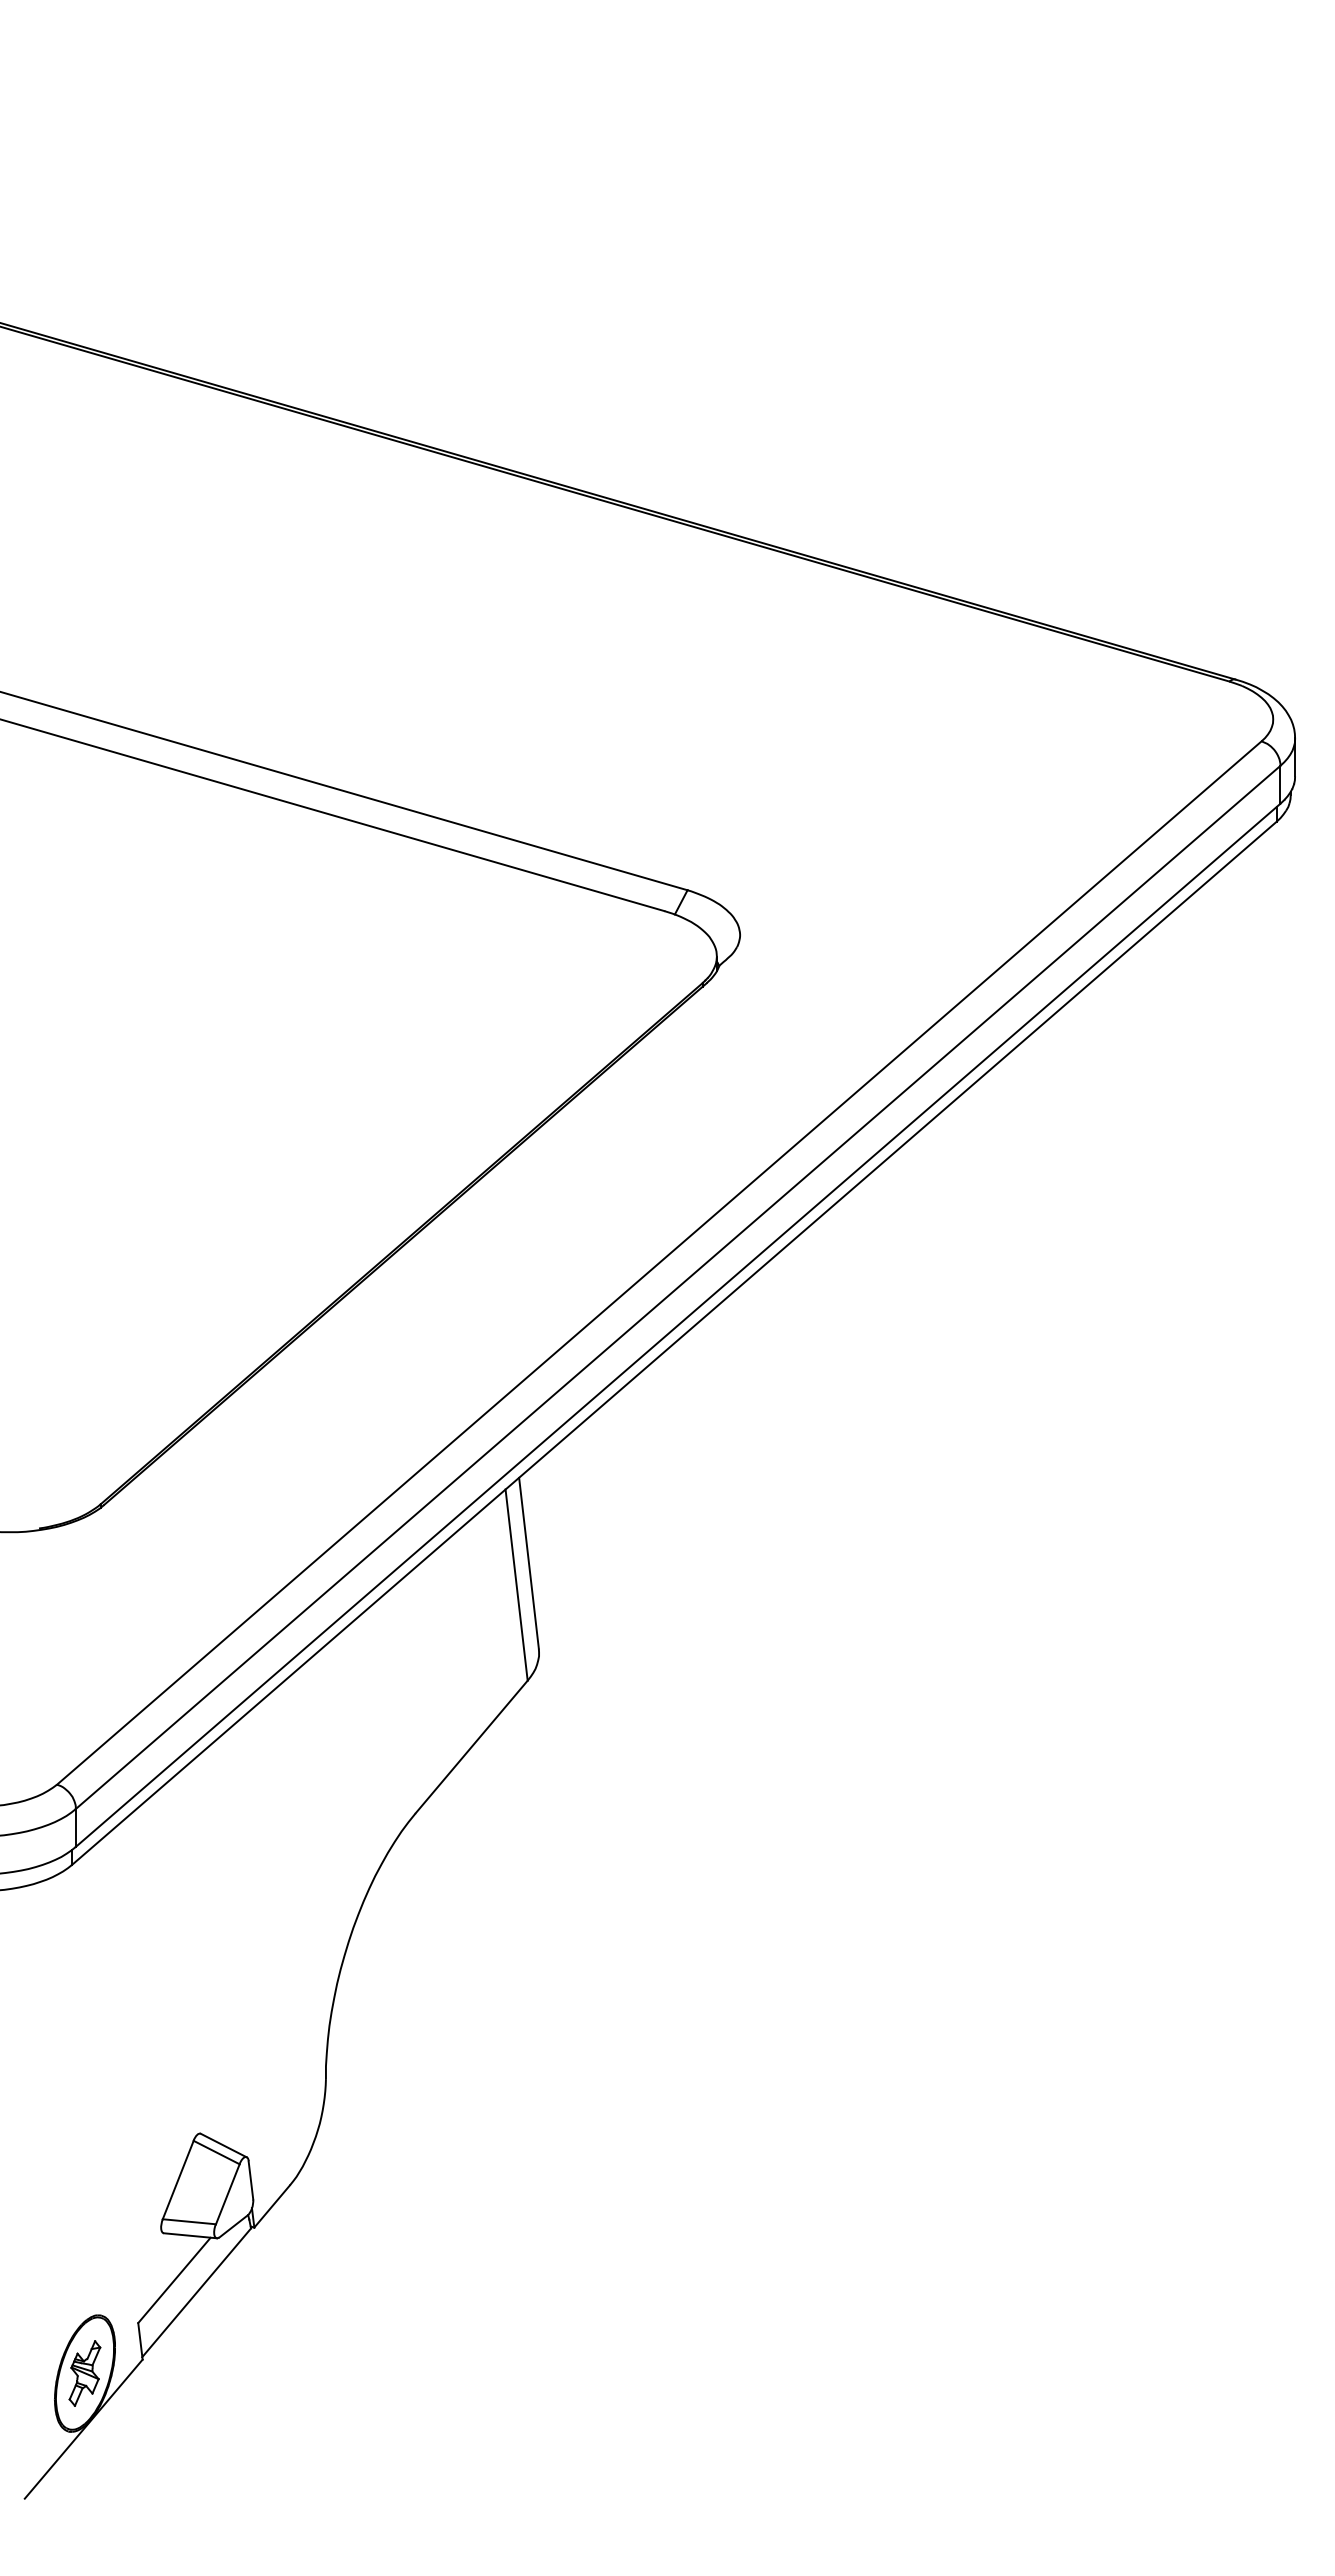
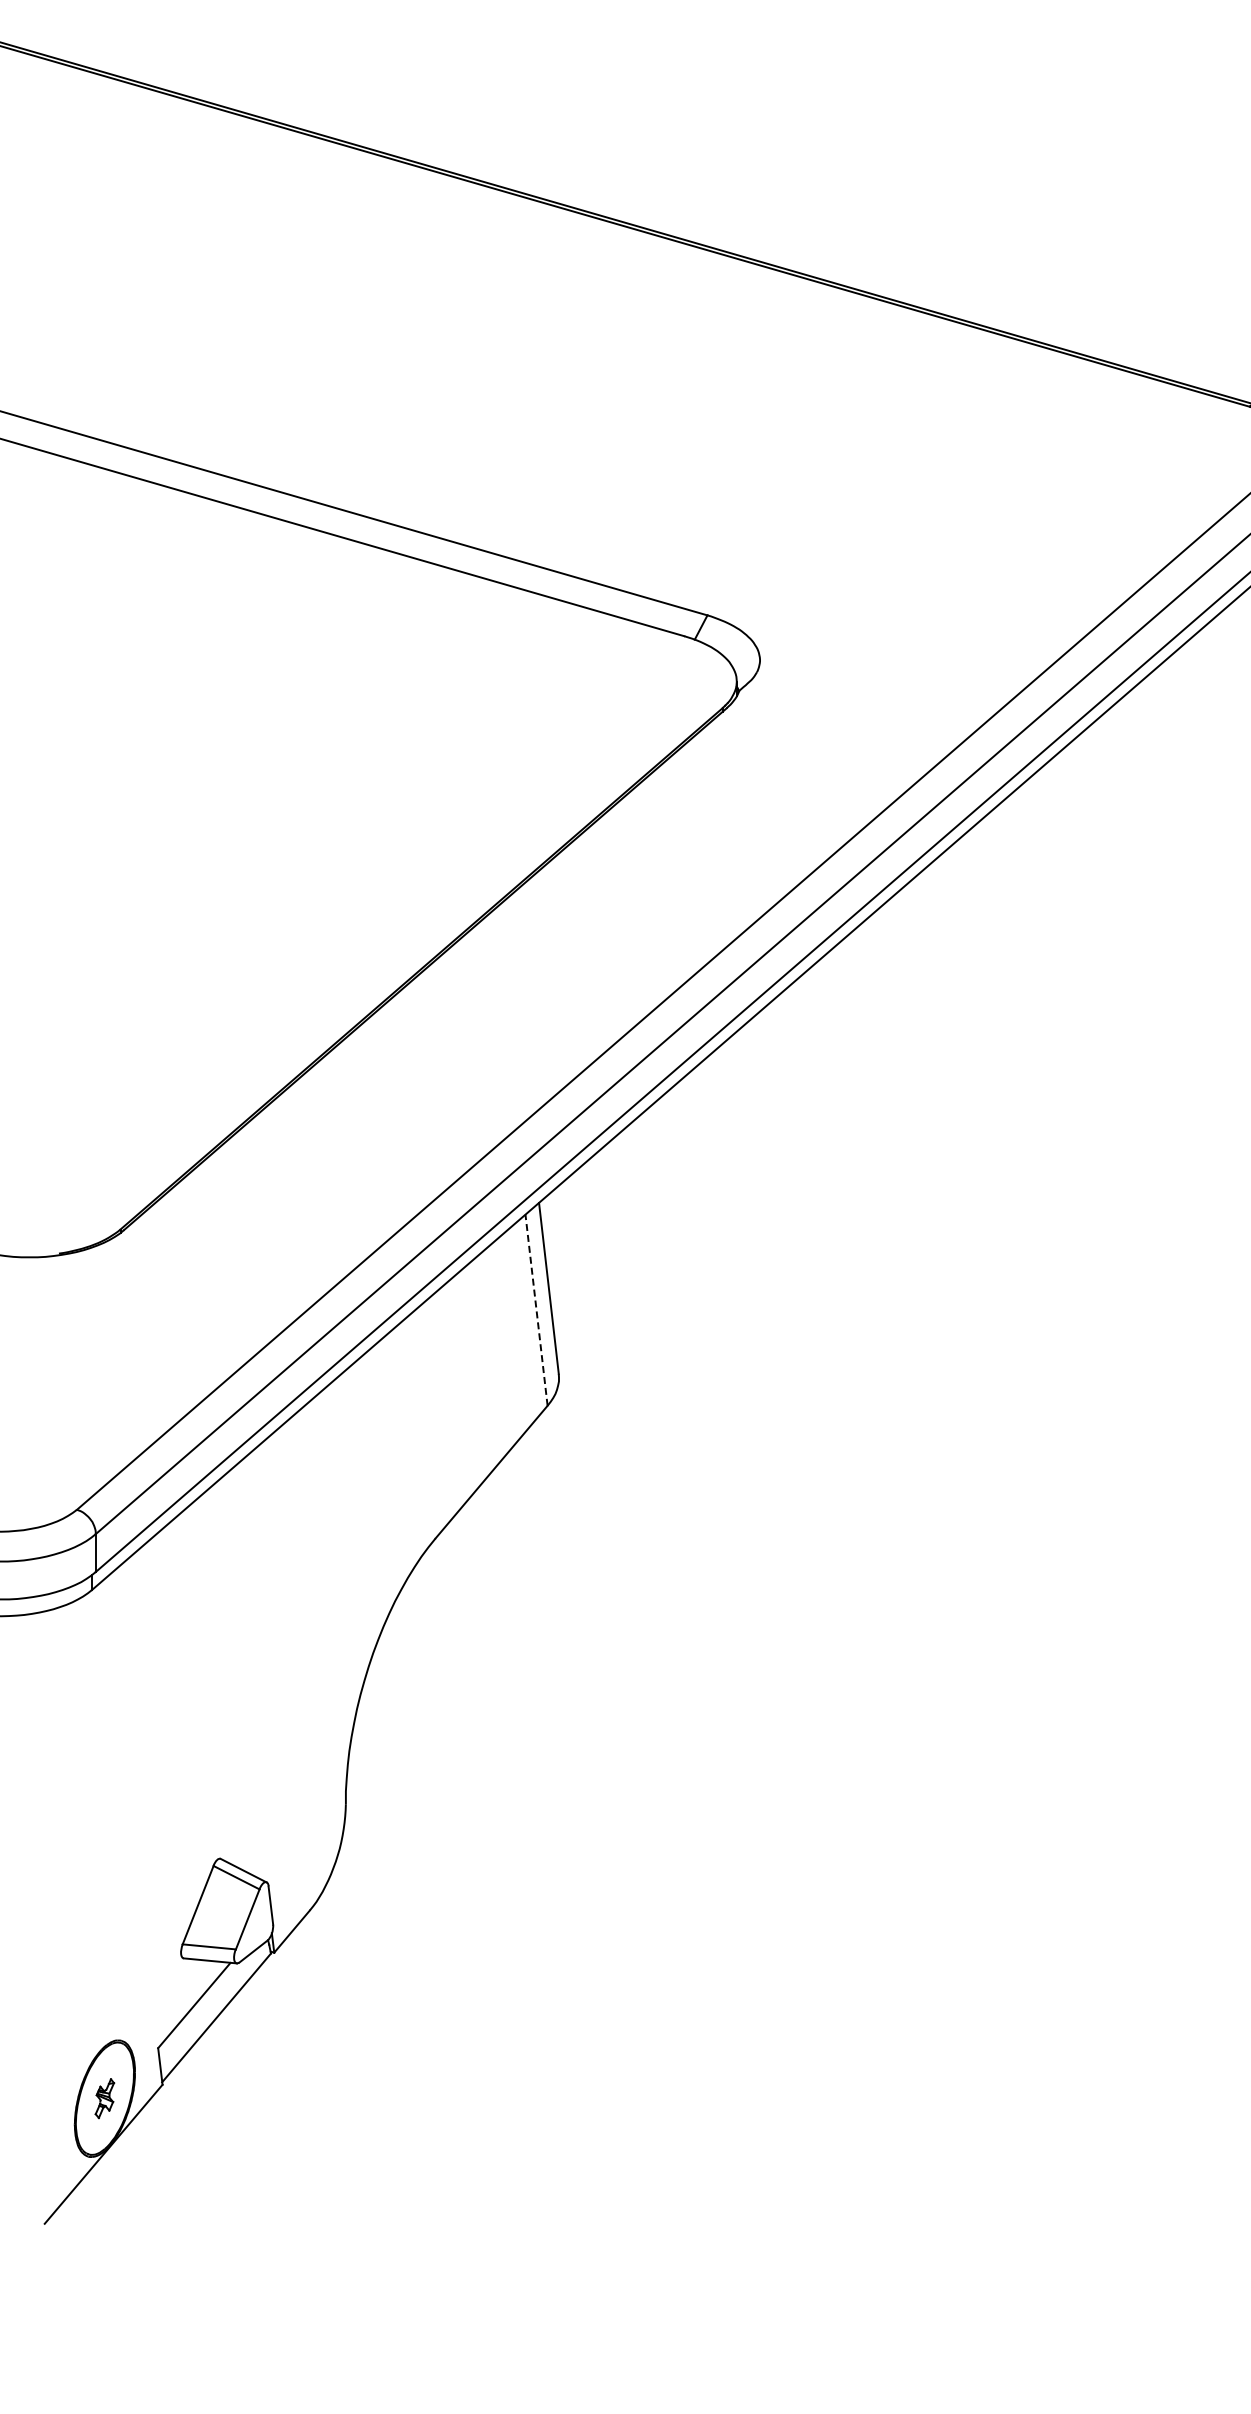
line: (516, 1584) -> (536, 1309), solid -> dashed
part: (84, 2373) -> (104, 2098), size x0.6

